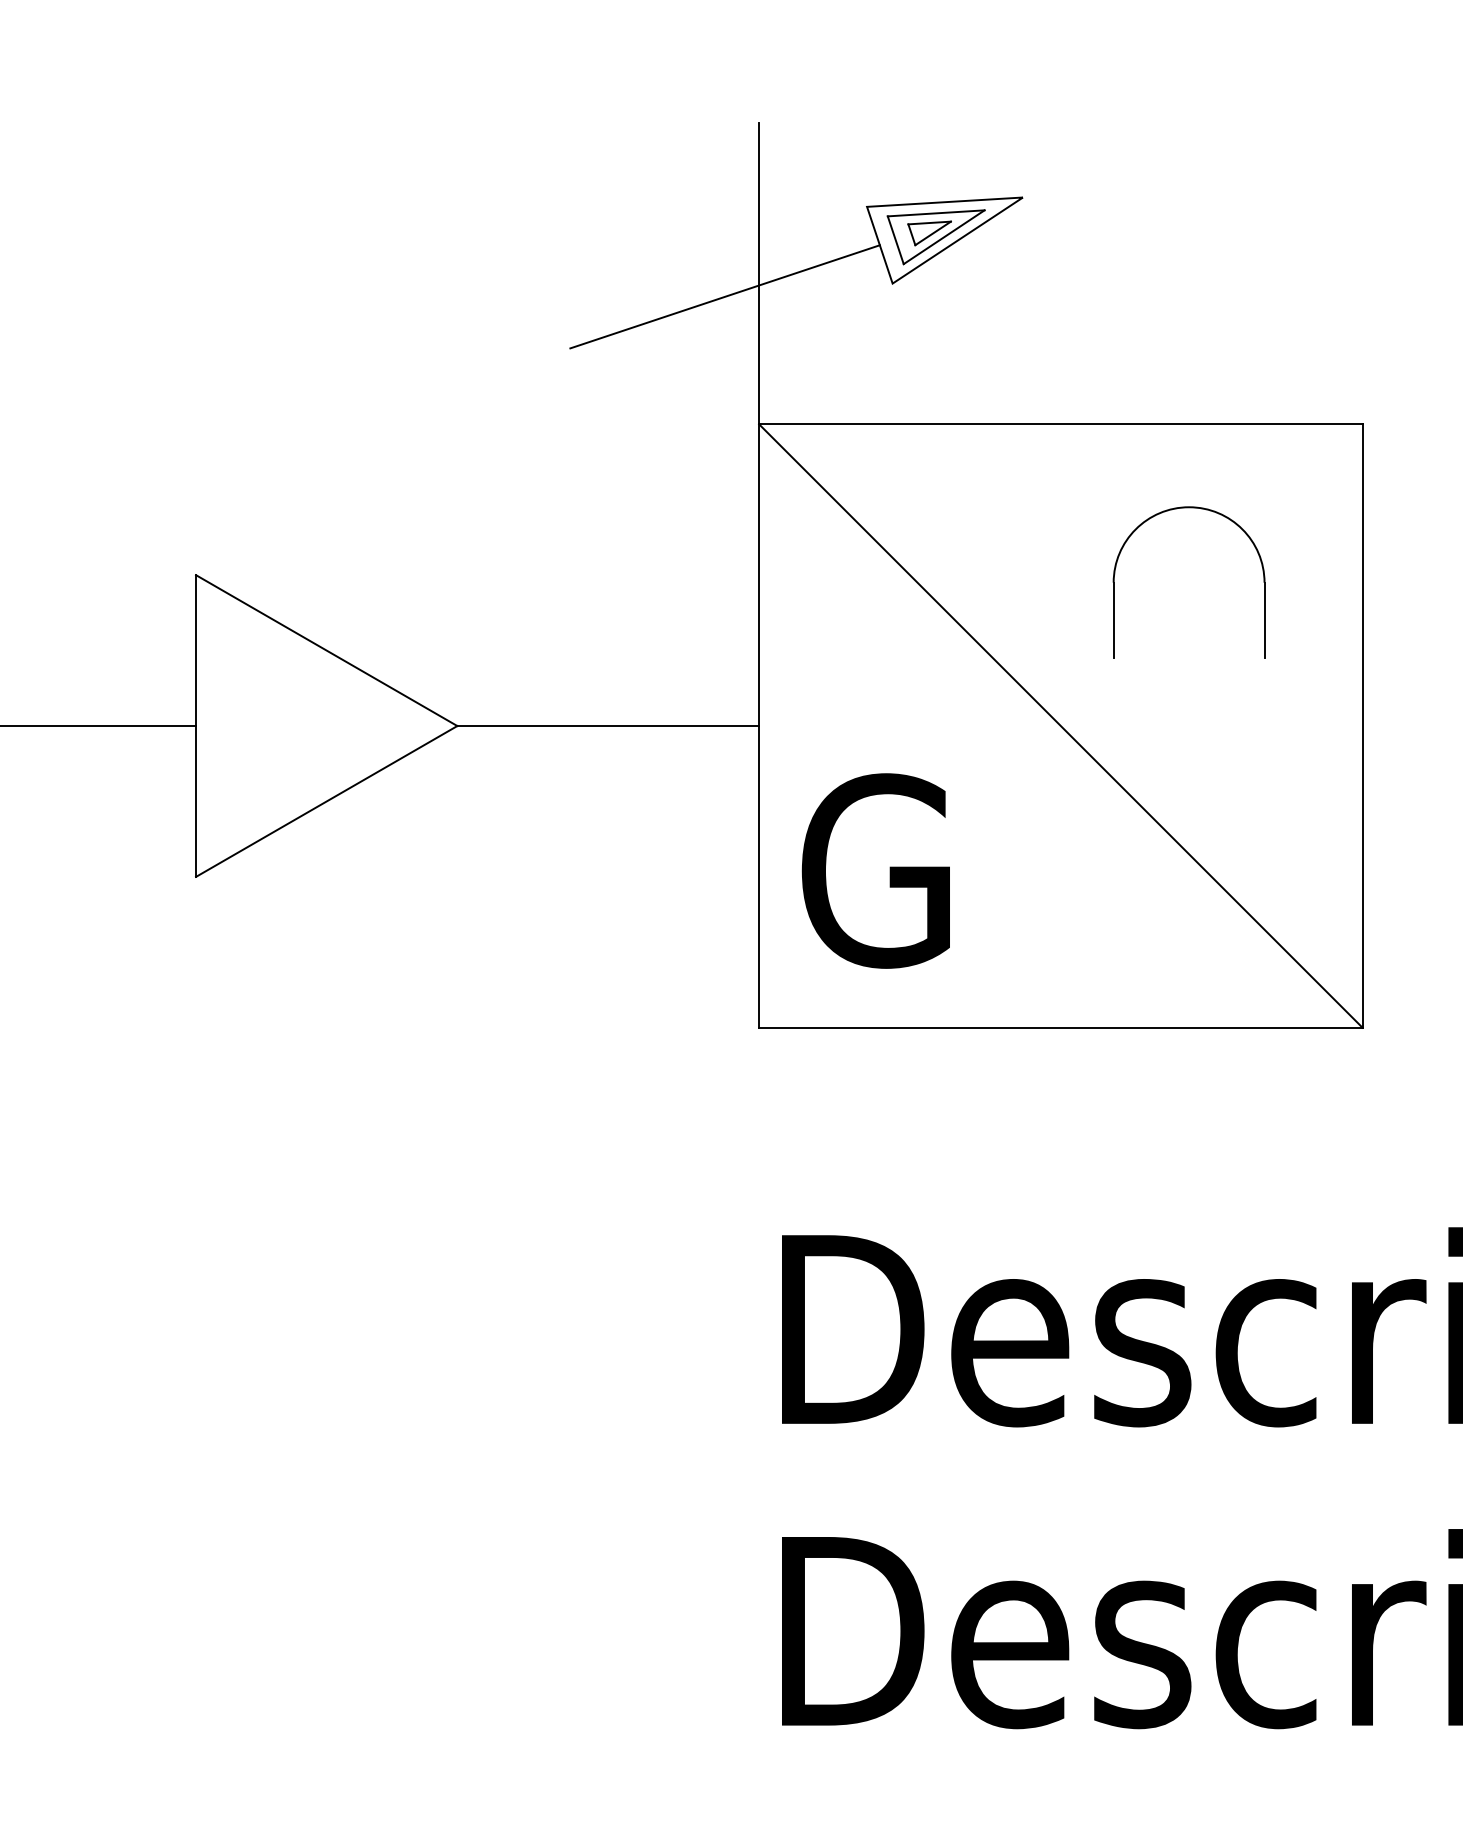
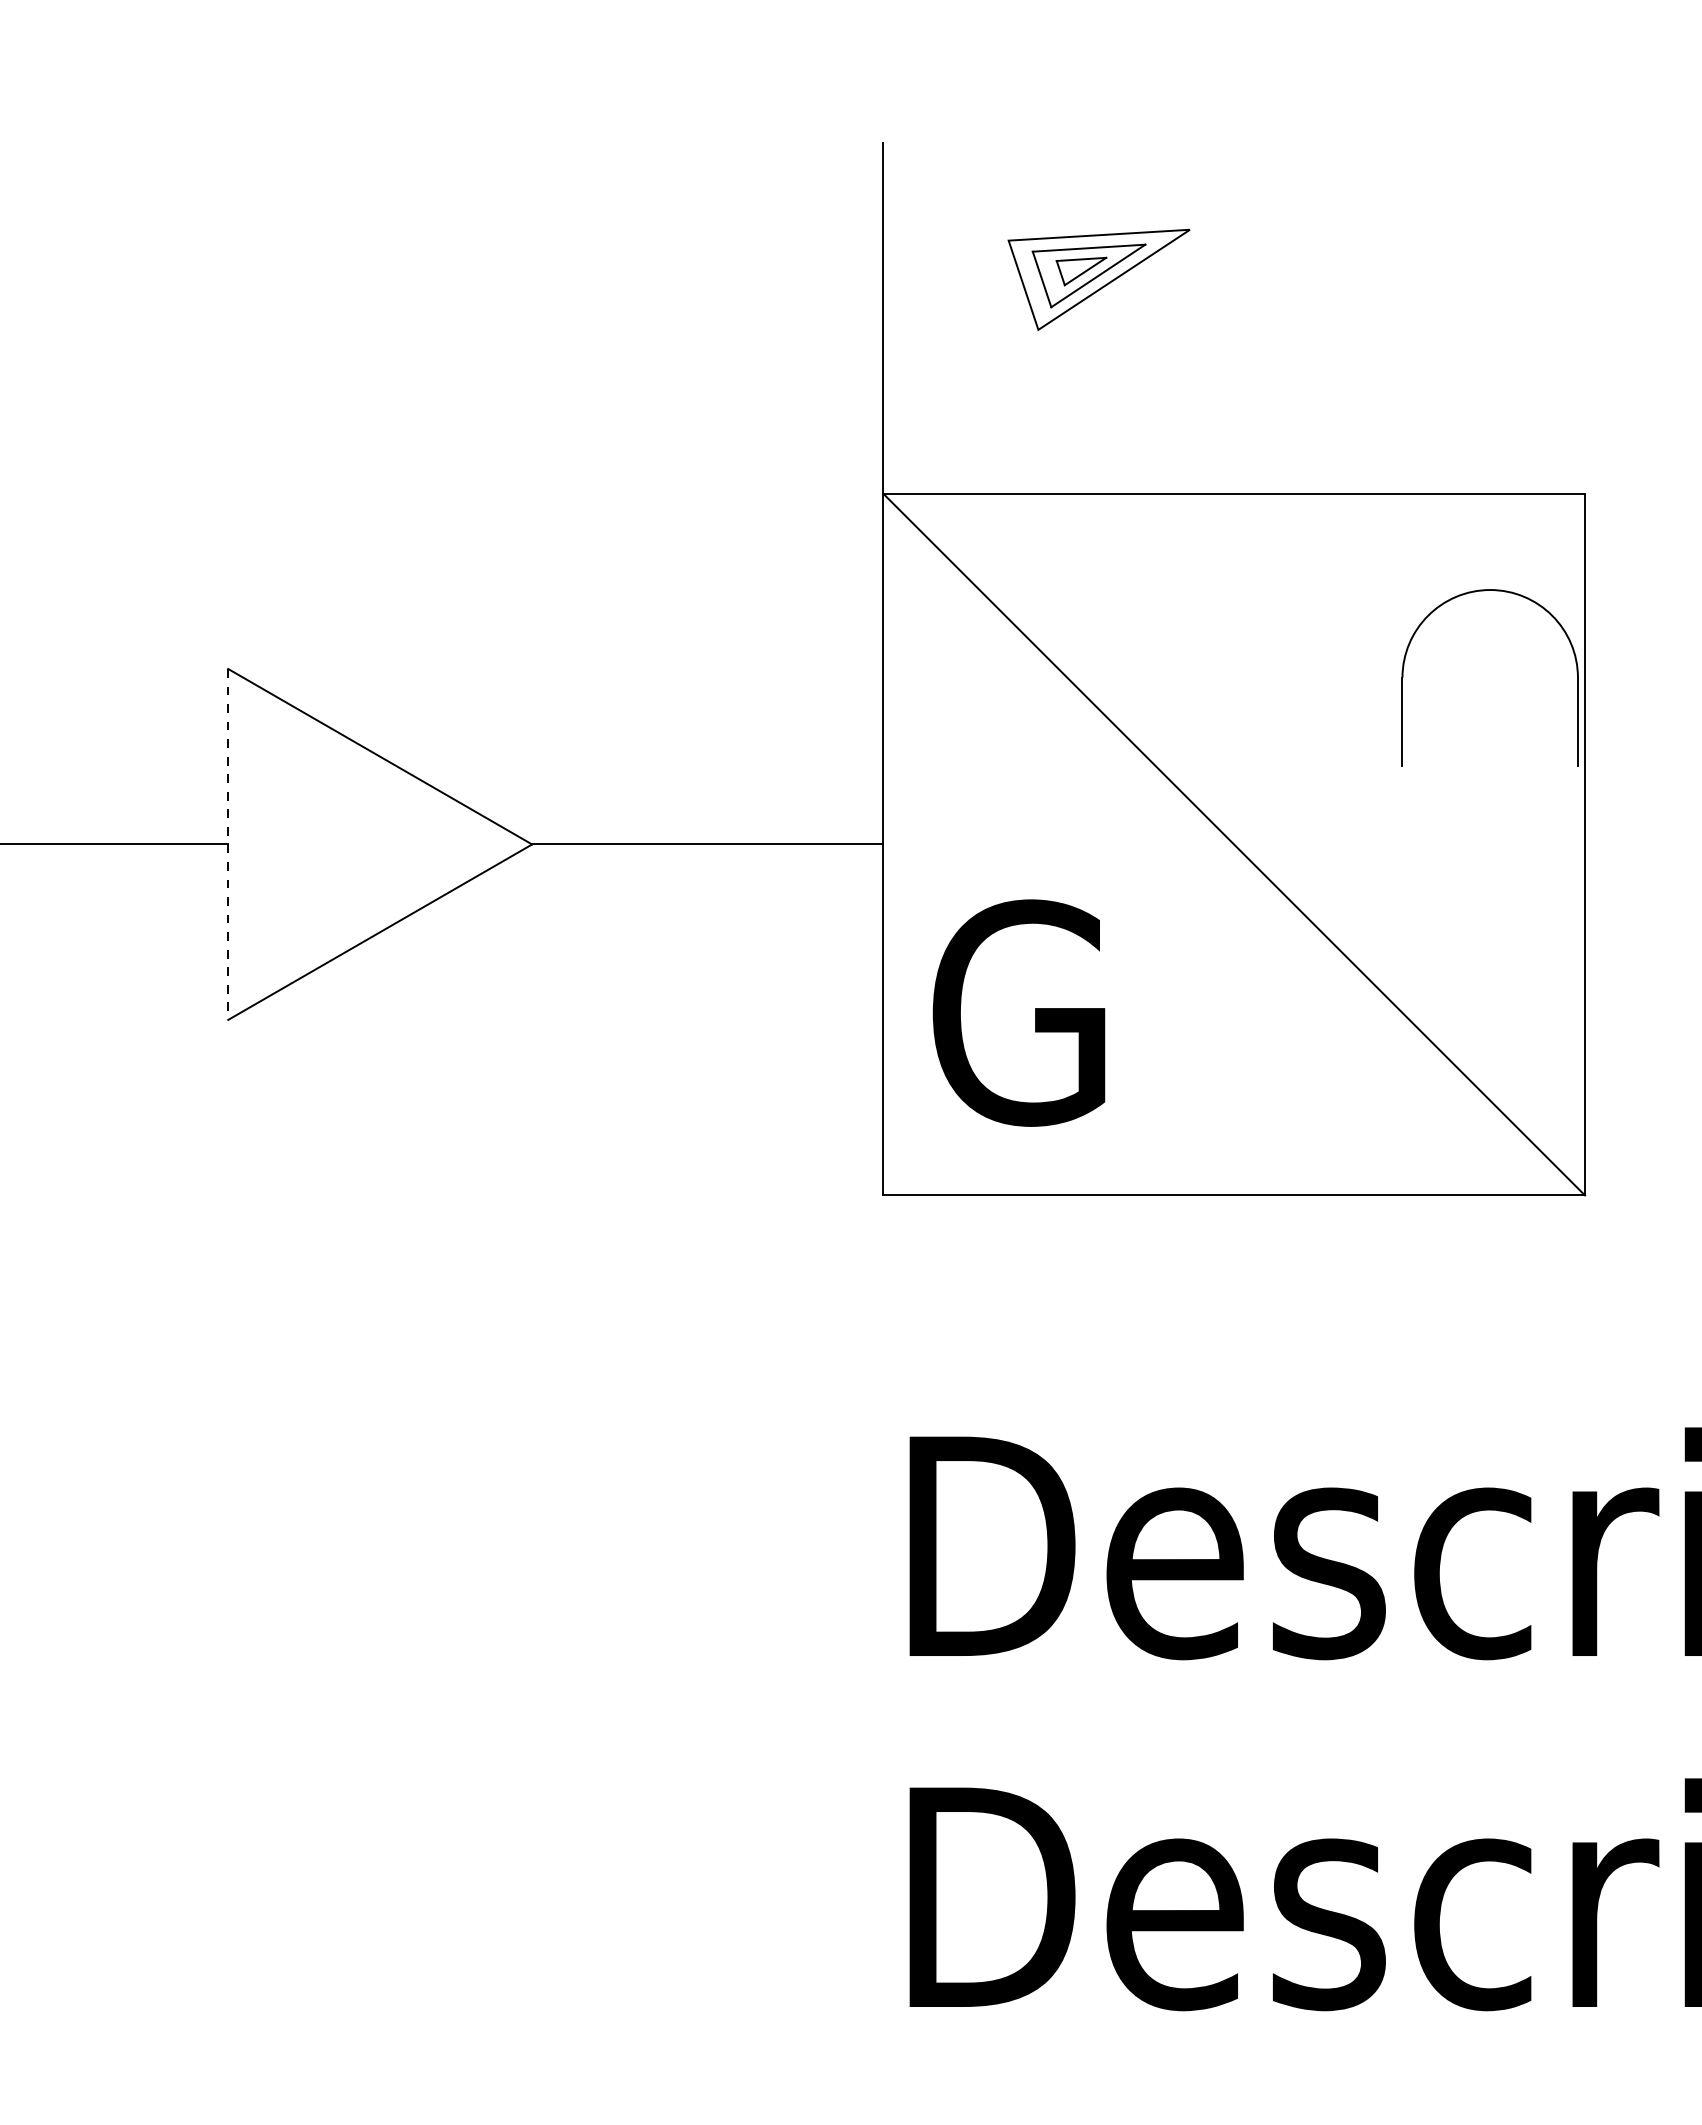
line: (725, 297) -> (843, 345), removed
part: (1120, 554) -> (1410, 644), moved
line: (196, 726) -> (228, 844), solid -> dashed

